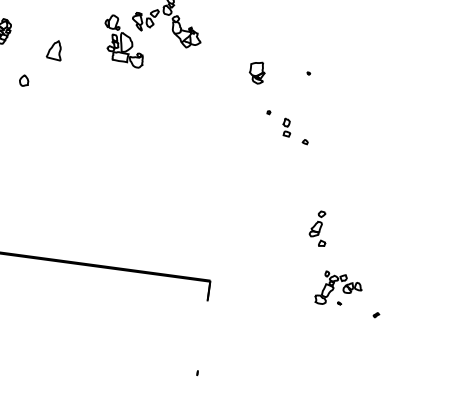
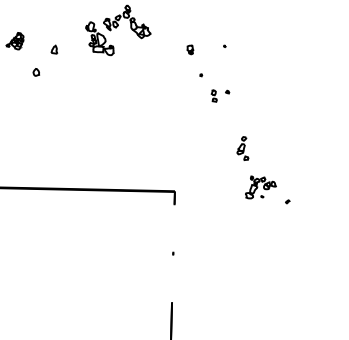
part: (54, 49) -> (54, 49), size x0.62
part: (257, 72) -> (190, 49), size x0.62
part: (285, 126) -> (213, 95), moved

